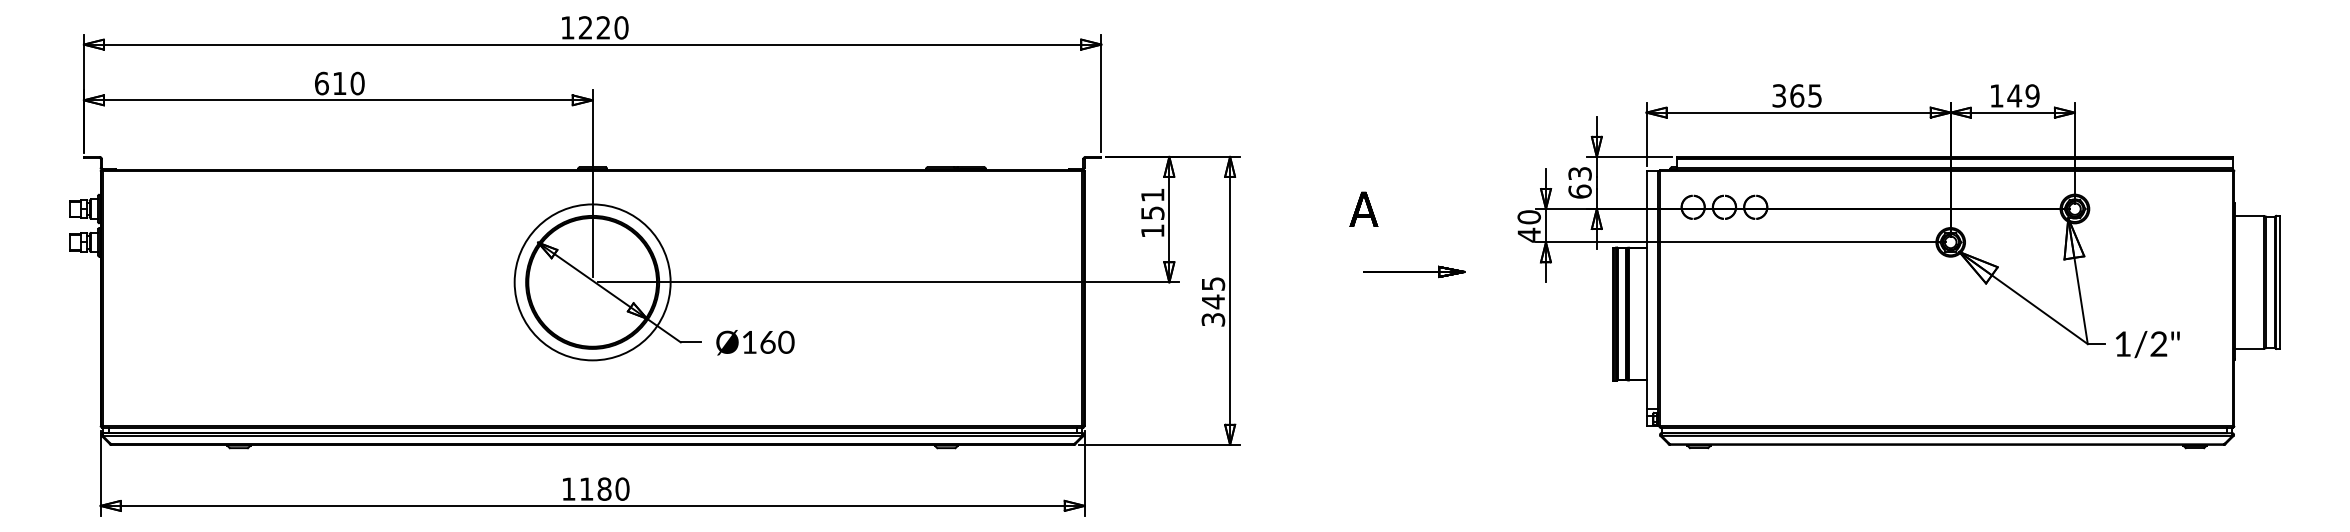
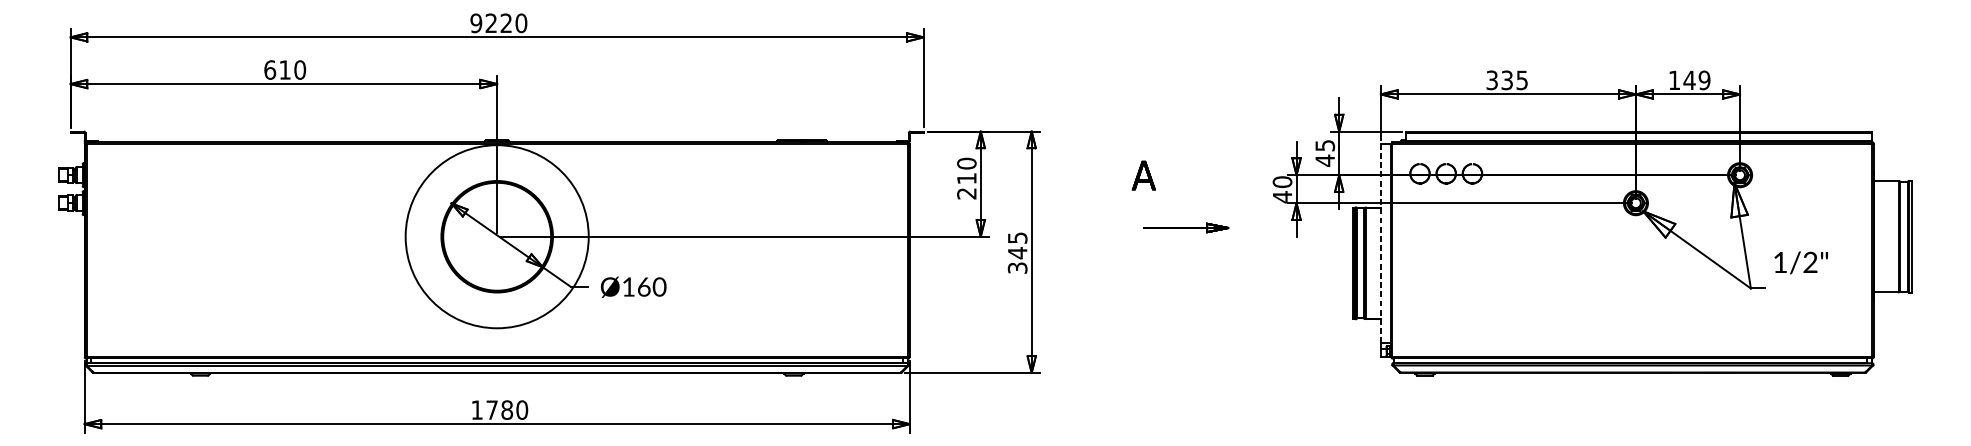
text: (567, 27) -> (476, 23), 1220 -> 9220
text: (1797, 95) -> (1507, 80), 365 -> 335
text: (1579, 183) -> (1324, 153), 63 -> 45
text: (1152, 212) -> (966, 178), 151 -> 210
circle: (592, 282) -> (497, 236), size x1.4
line: (1646, 290) -> (1380, 243), solid -> dashed
text: (2147, 344) -> (1800, 262), moved
text: (586, 488) -> (492, 409), 1180 -> 1780

